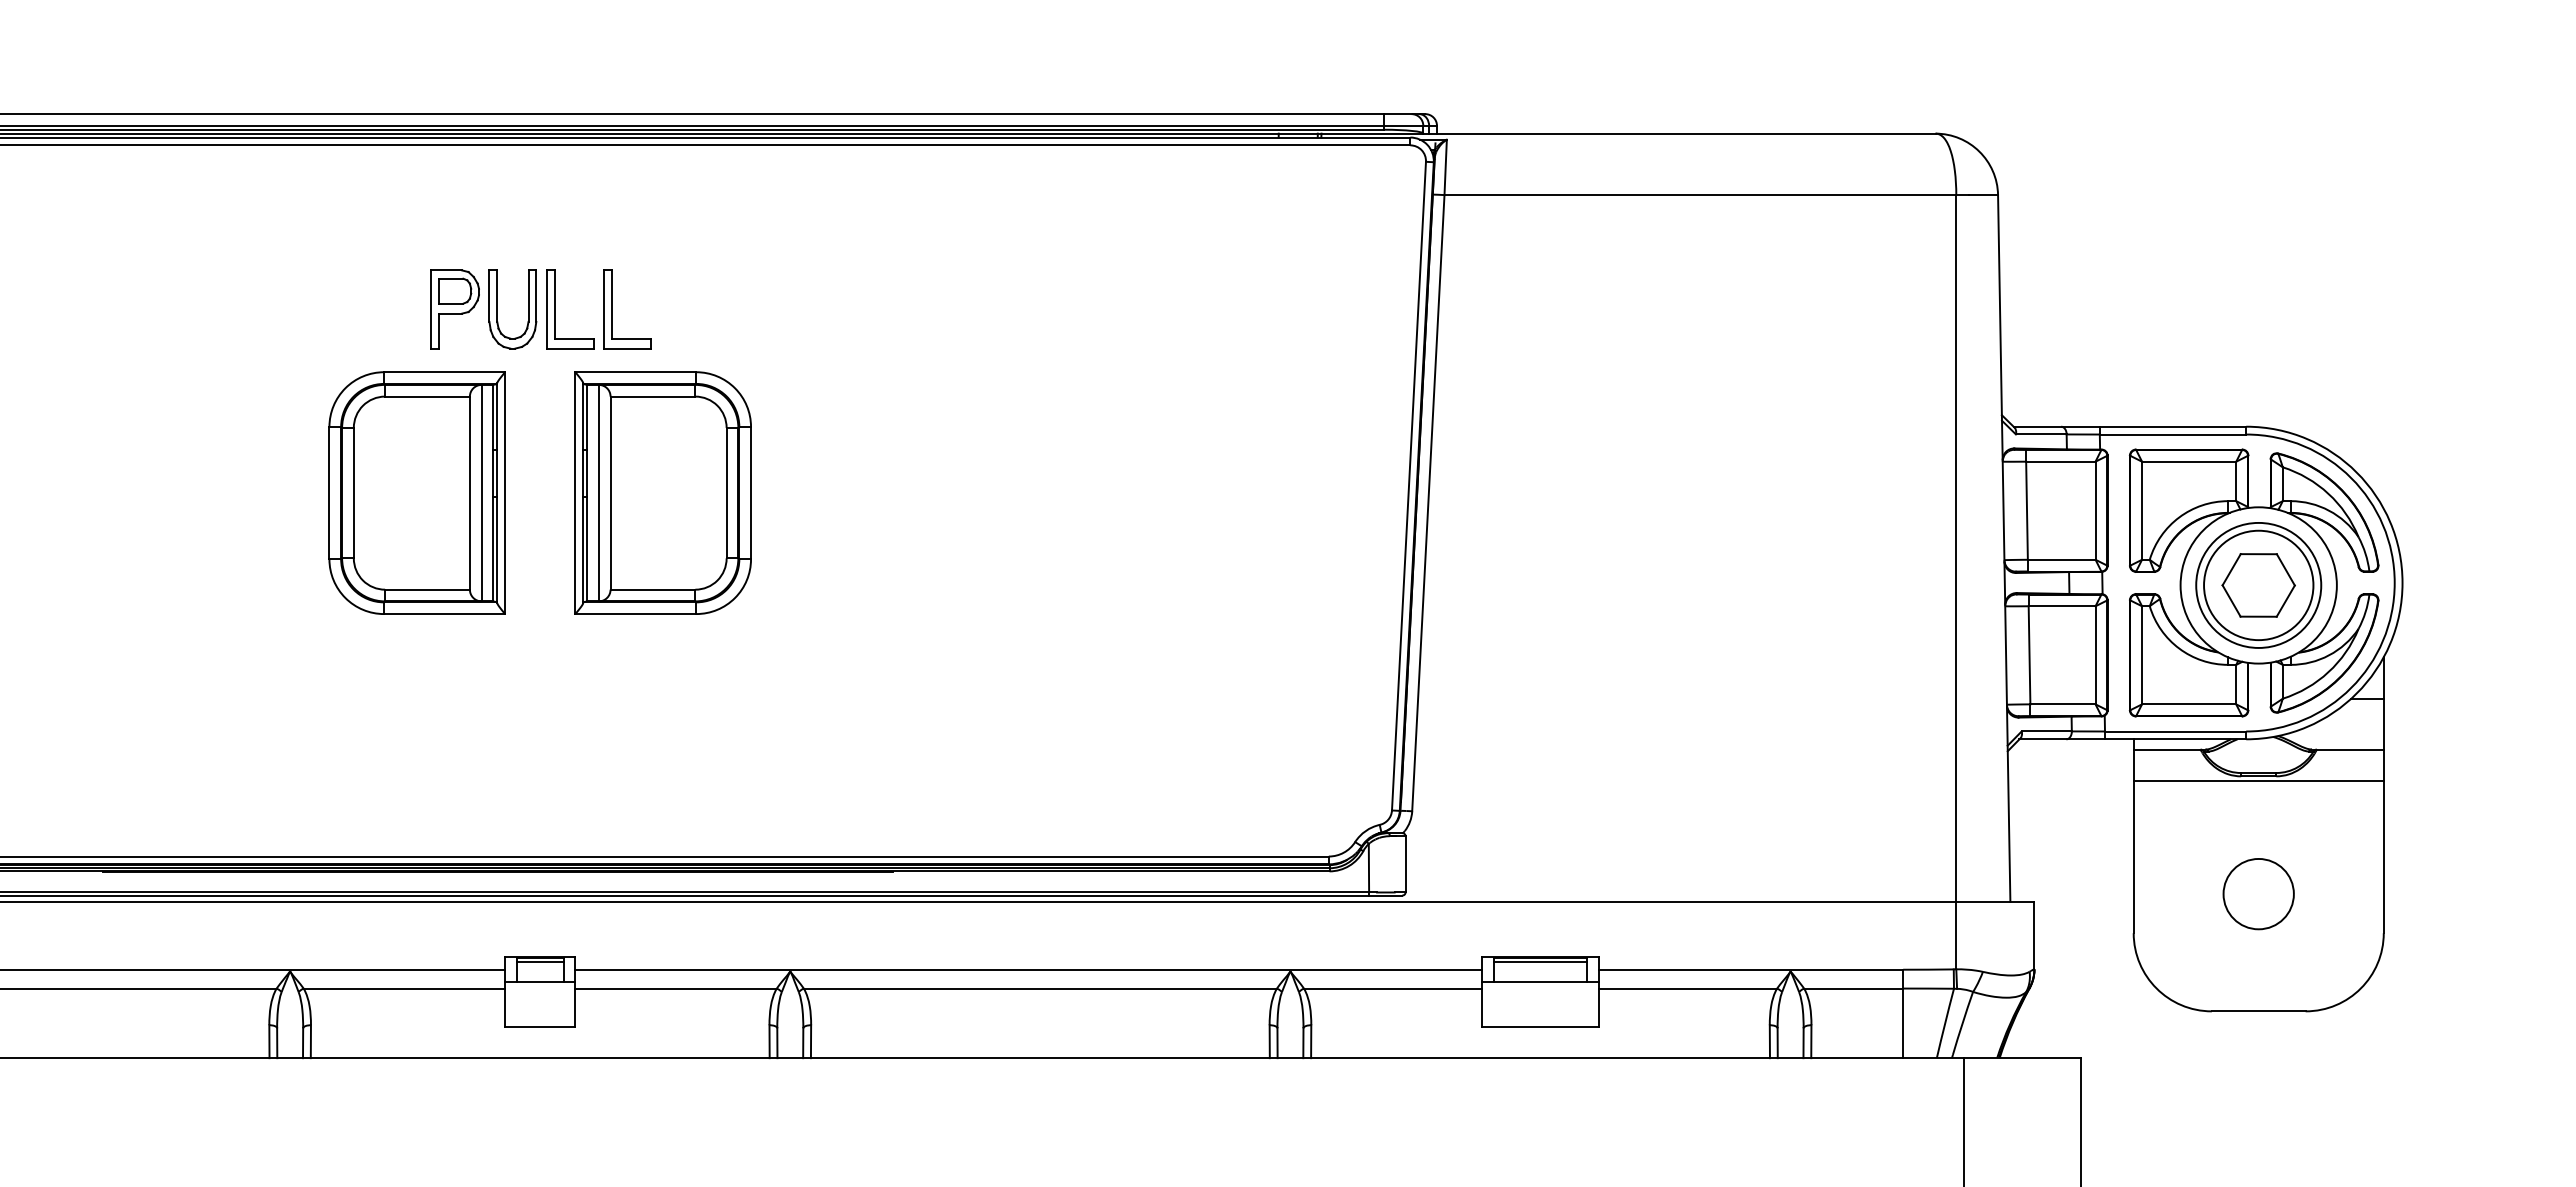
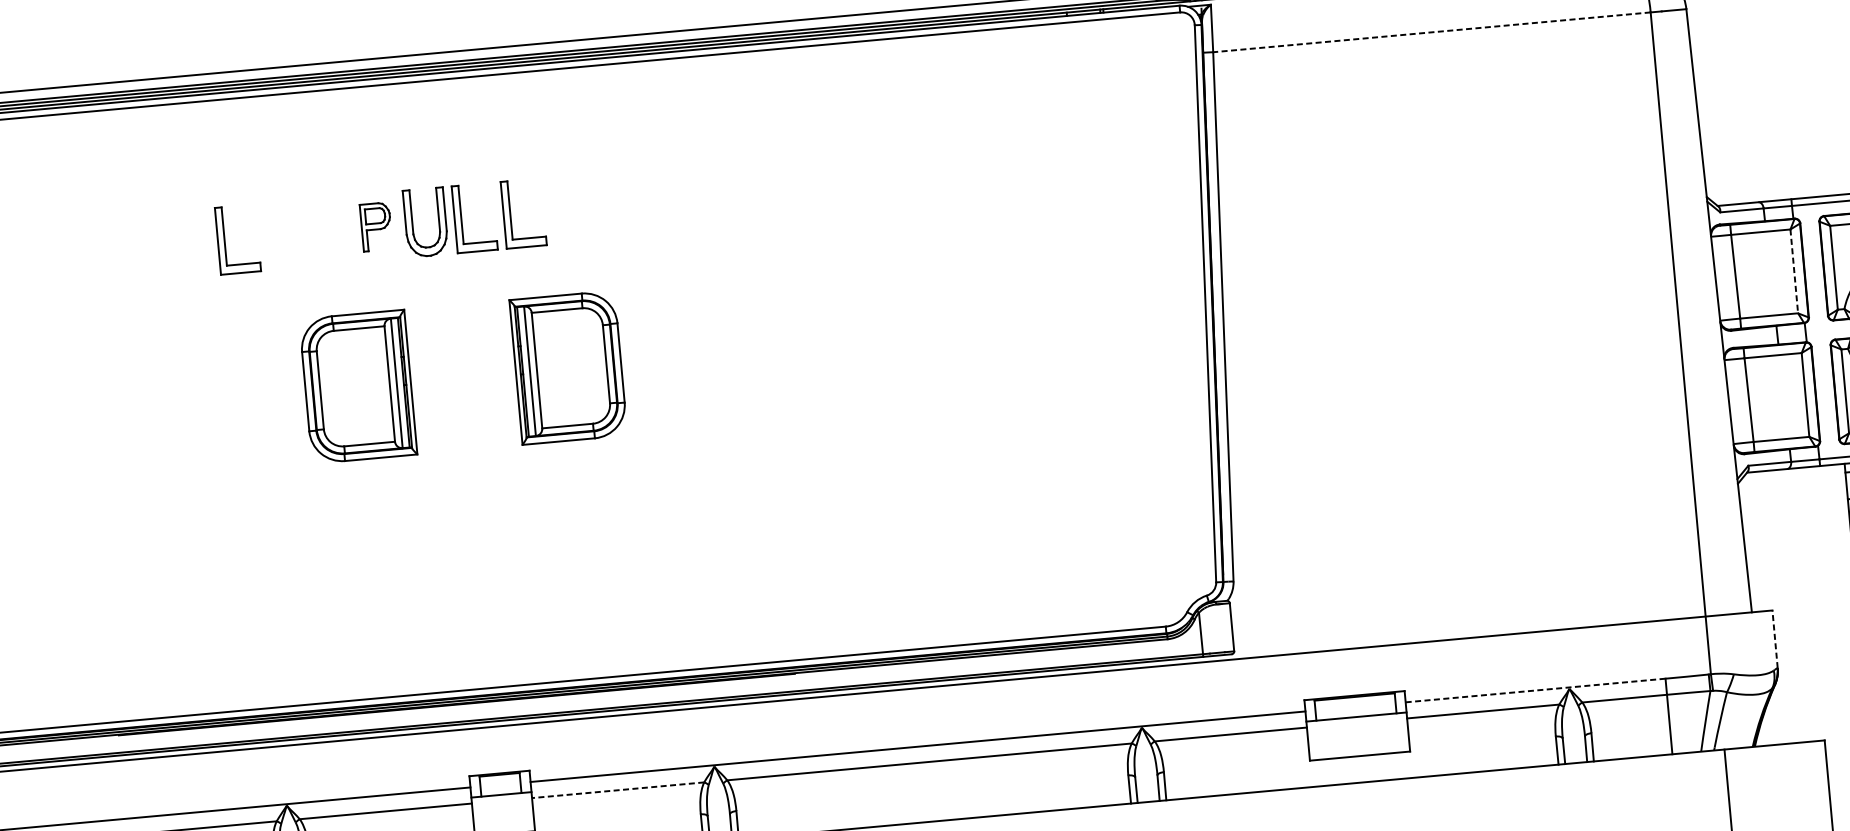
line: (1700, 195) -> (1432, 32), solid -> dashed
part: (278, 309) -> (225, 240), added
part: (454, 309) -> (375, 227), size x0.7
part: (416, 492) -> (357, 386), size x0.7
part: (662, 492) -> (567, 367), size x0.7
line: (2095, 511) -> (1794, 272), solid -> dashed
line: (2034, 935) -> (1775, 639), solid -> dashed
line: (539, 962) -> (499, 778), removed
line: (1540, 962) -> (1354, 700), removed
line: (1750, 969) -> (1535, 690), solid -> dashed
line: (676, 988) -> (618, 790), solid -> dashed

